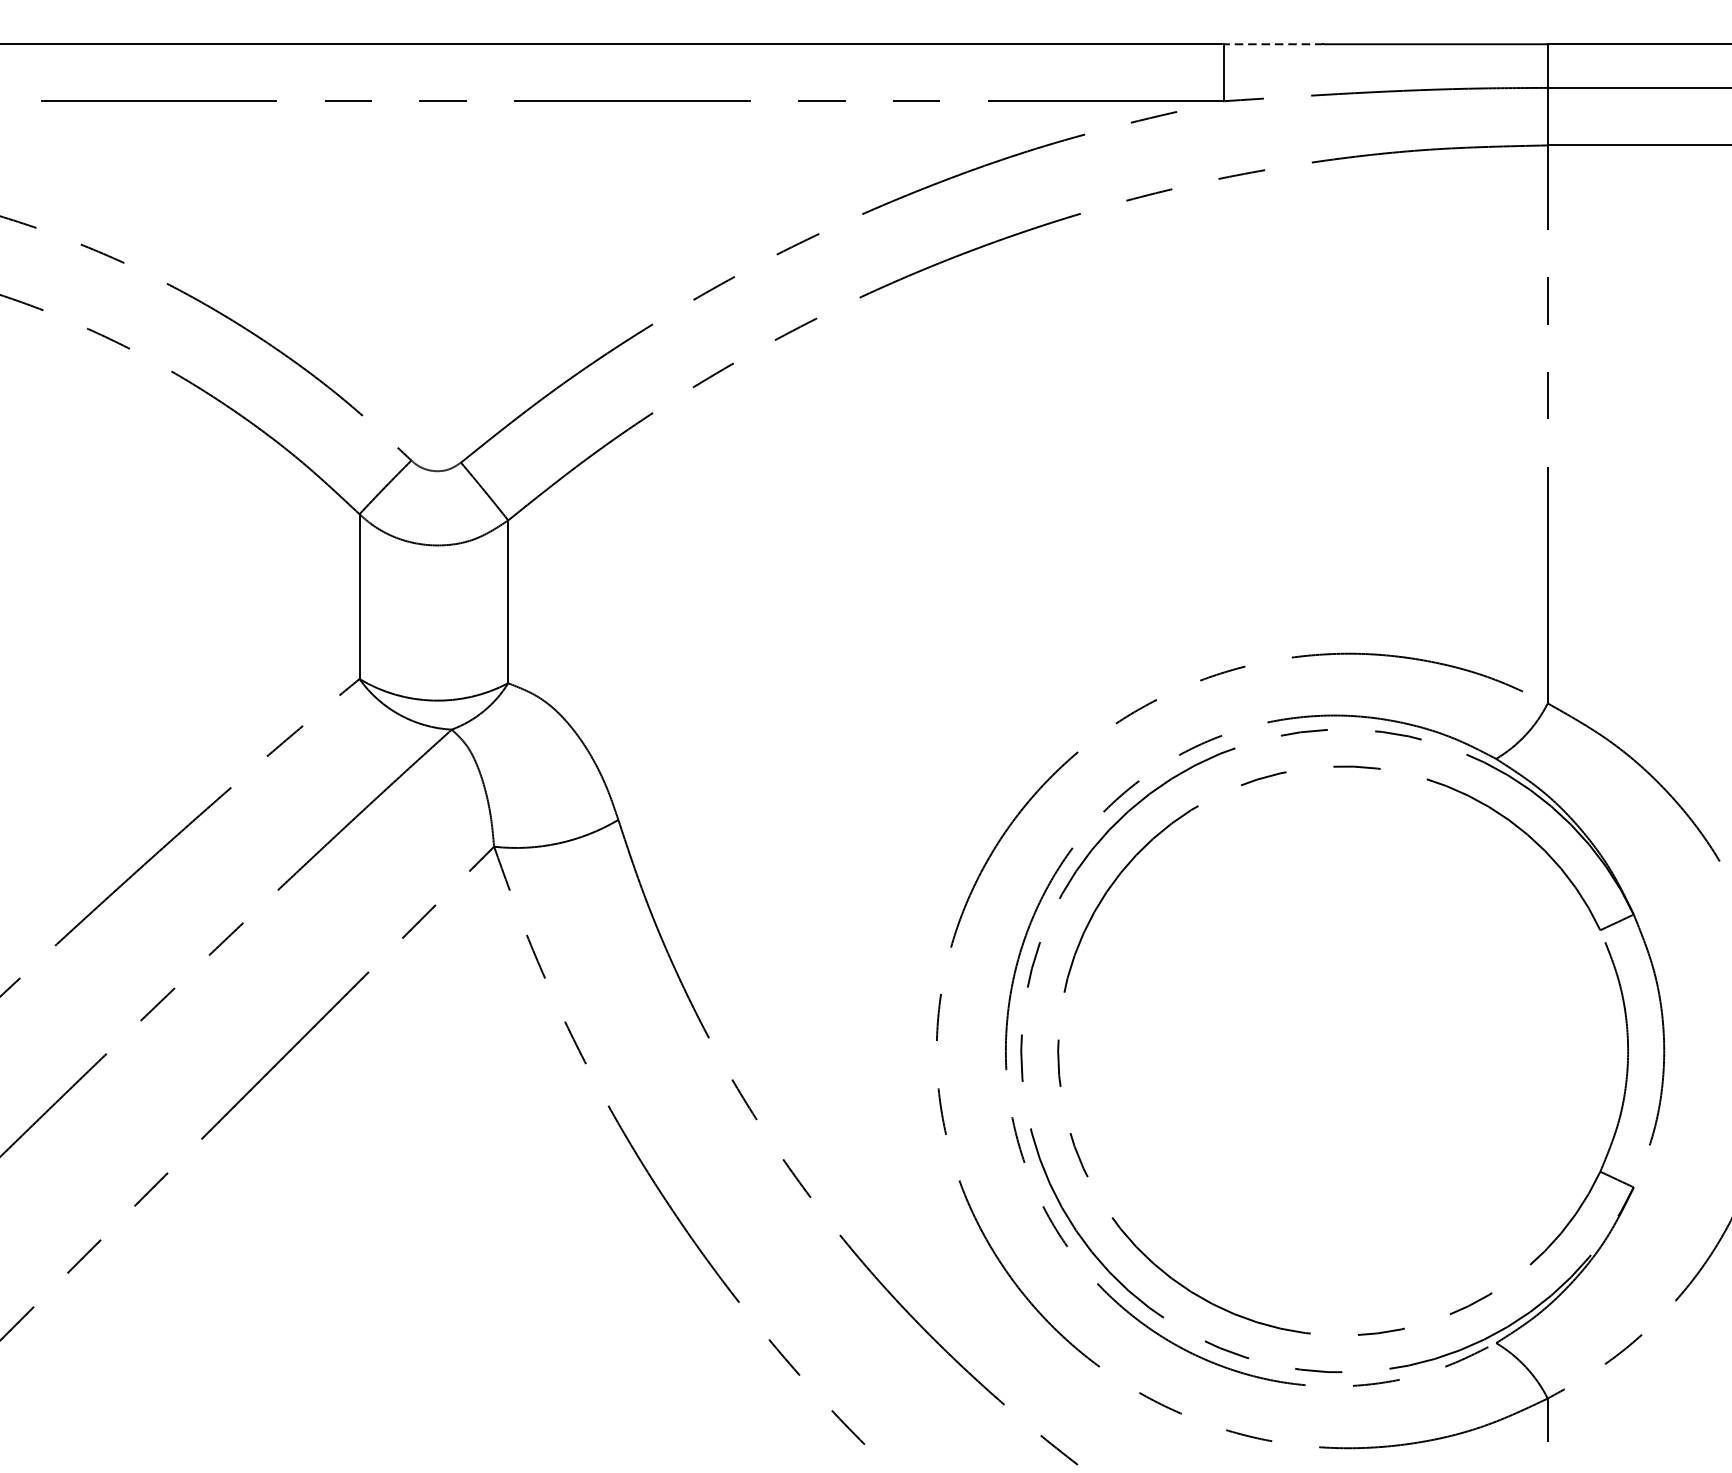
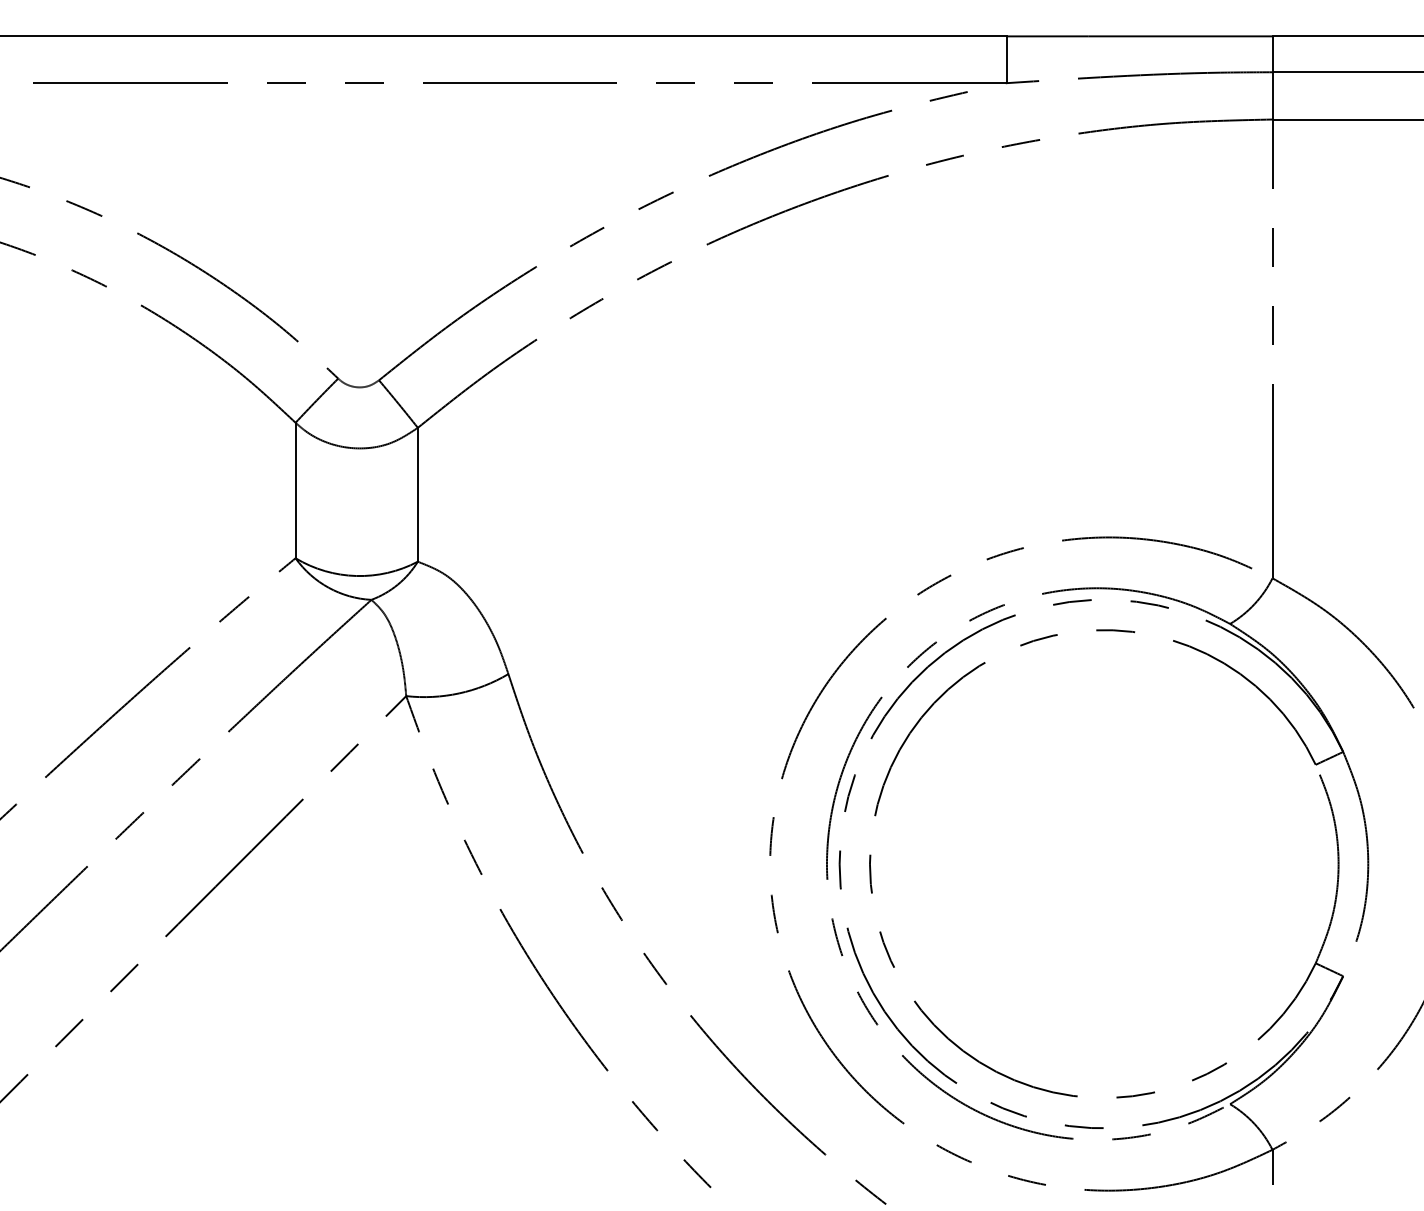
line: (1275, 44) -> (1048, 36), dashed -> solid

